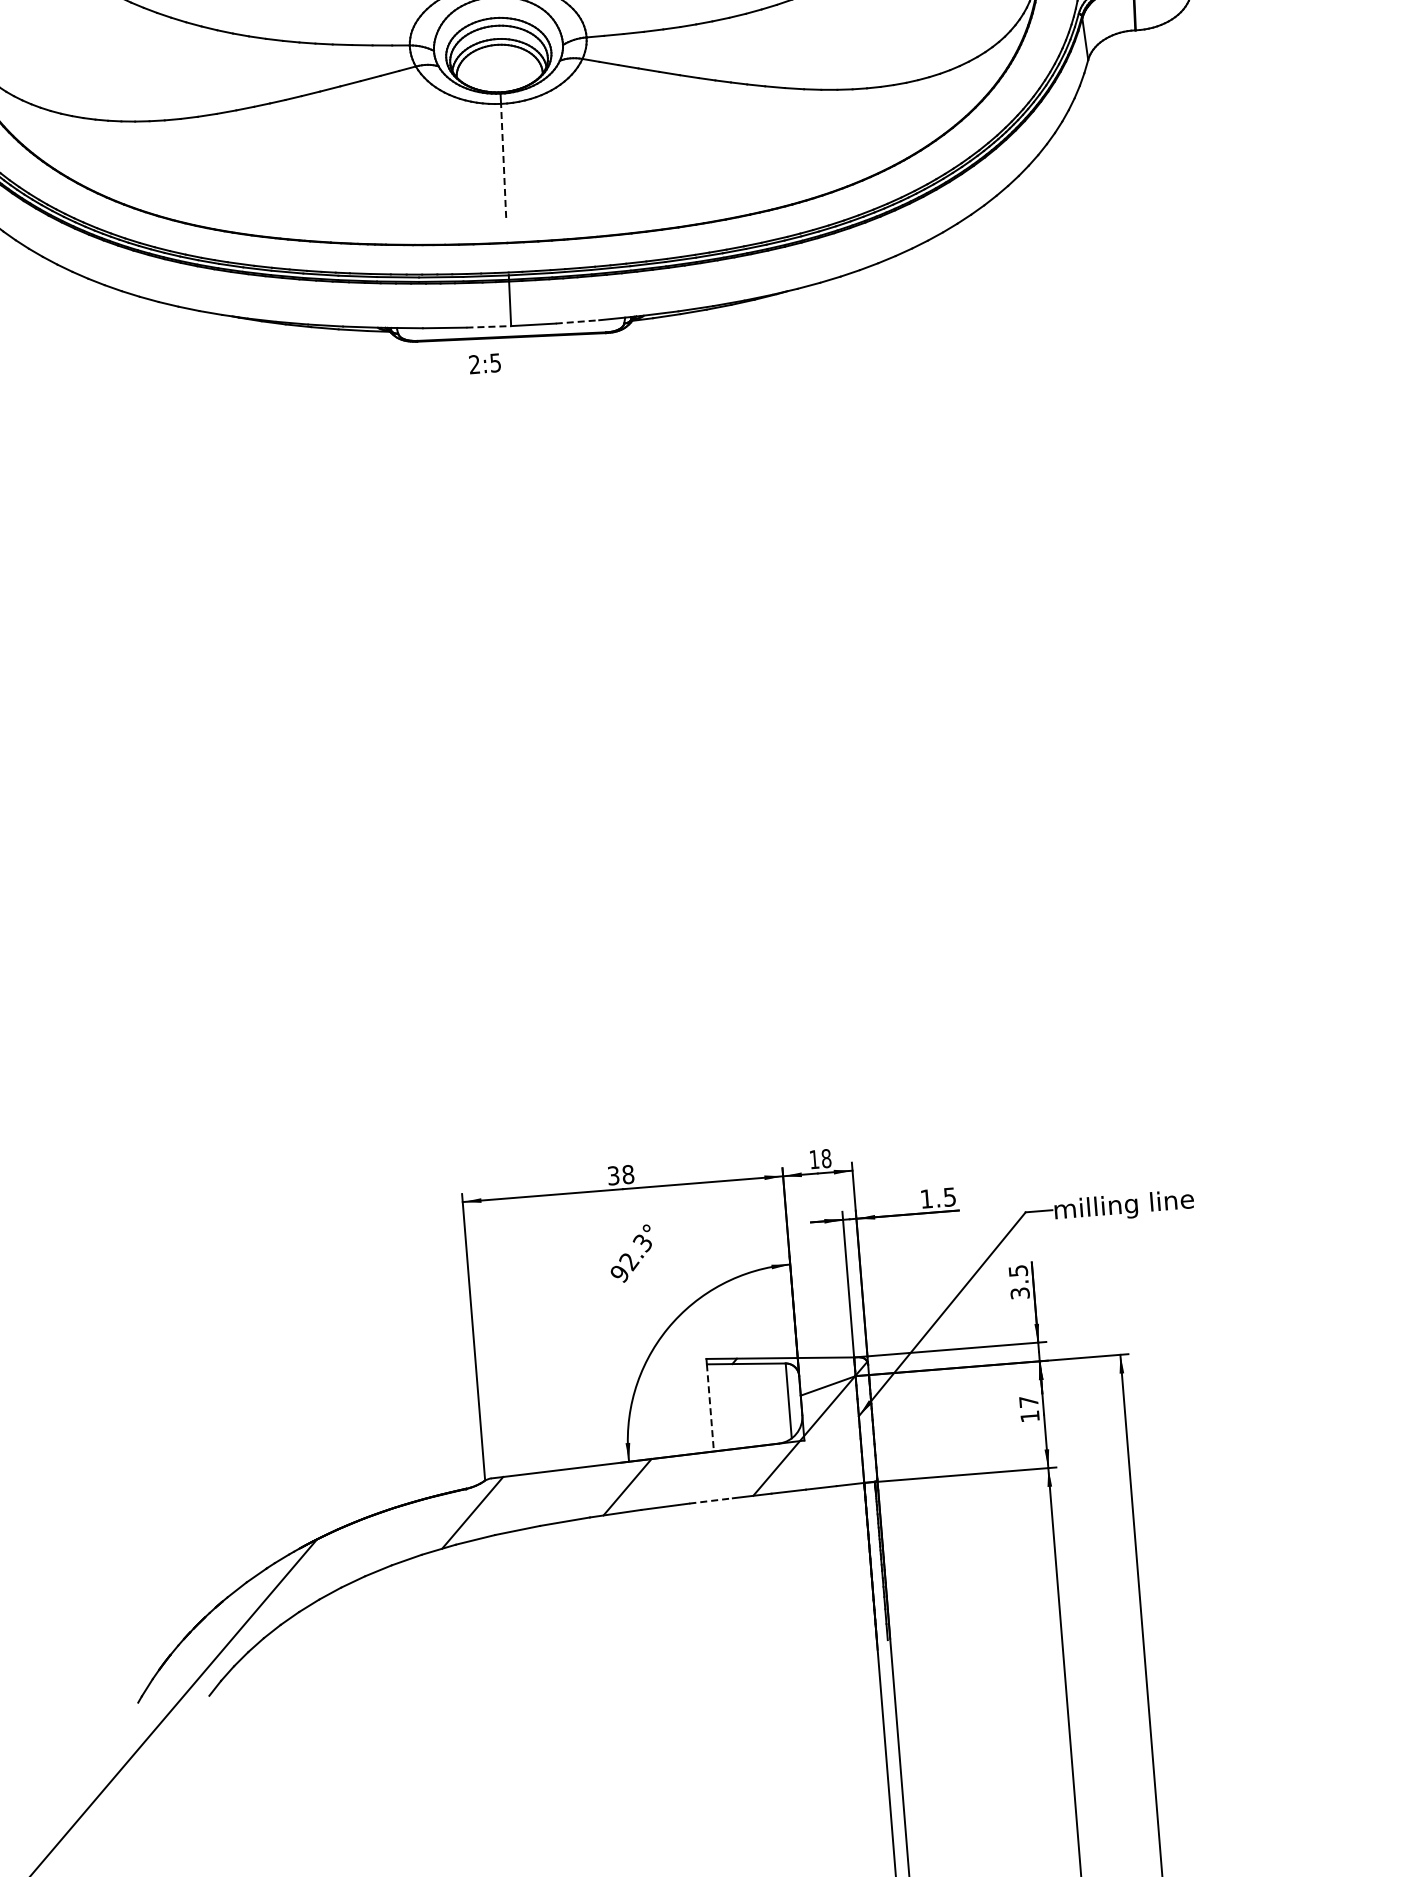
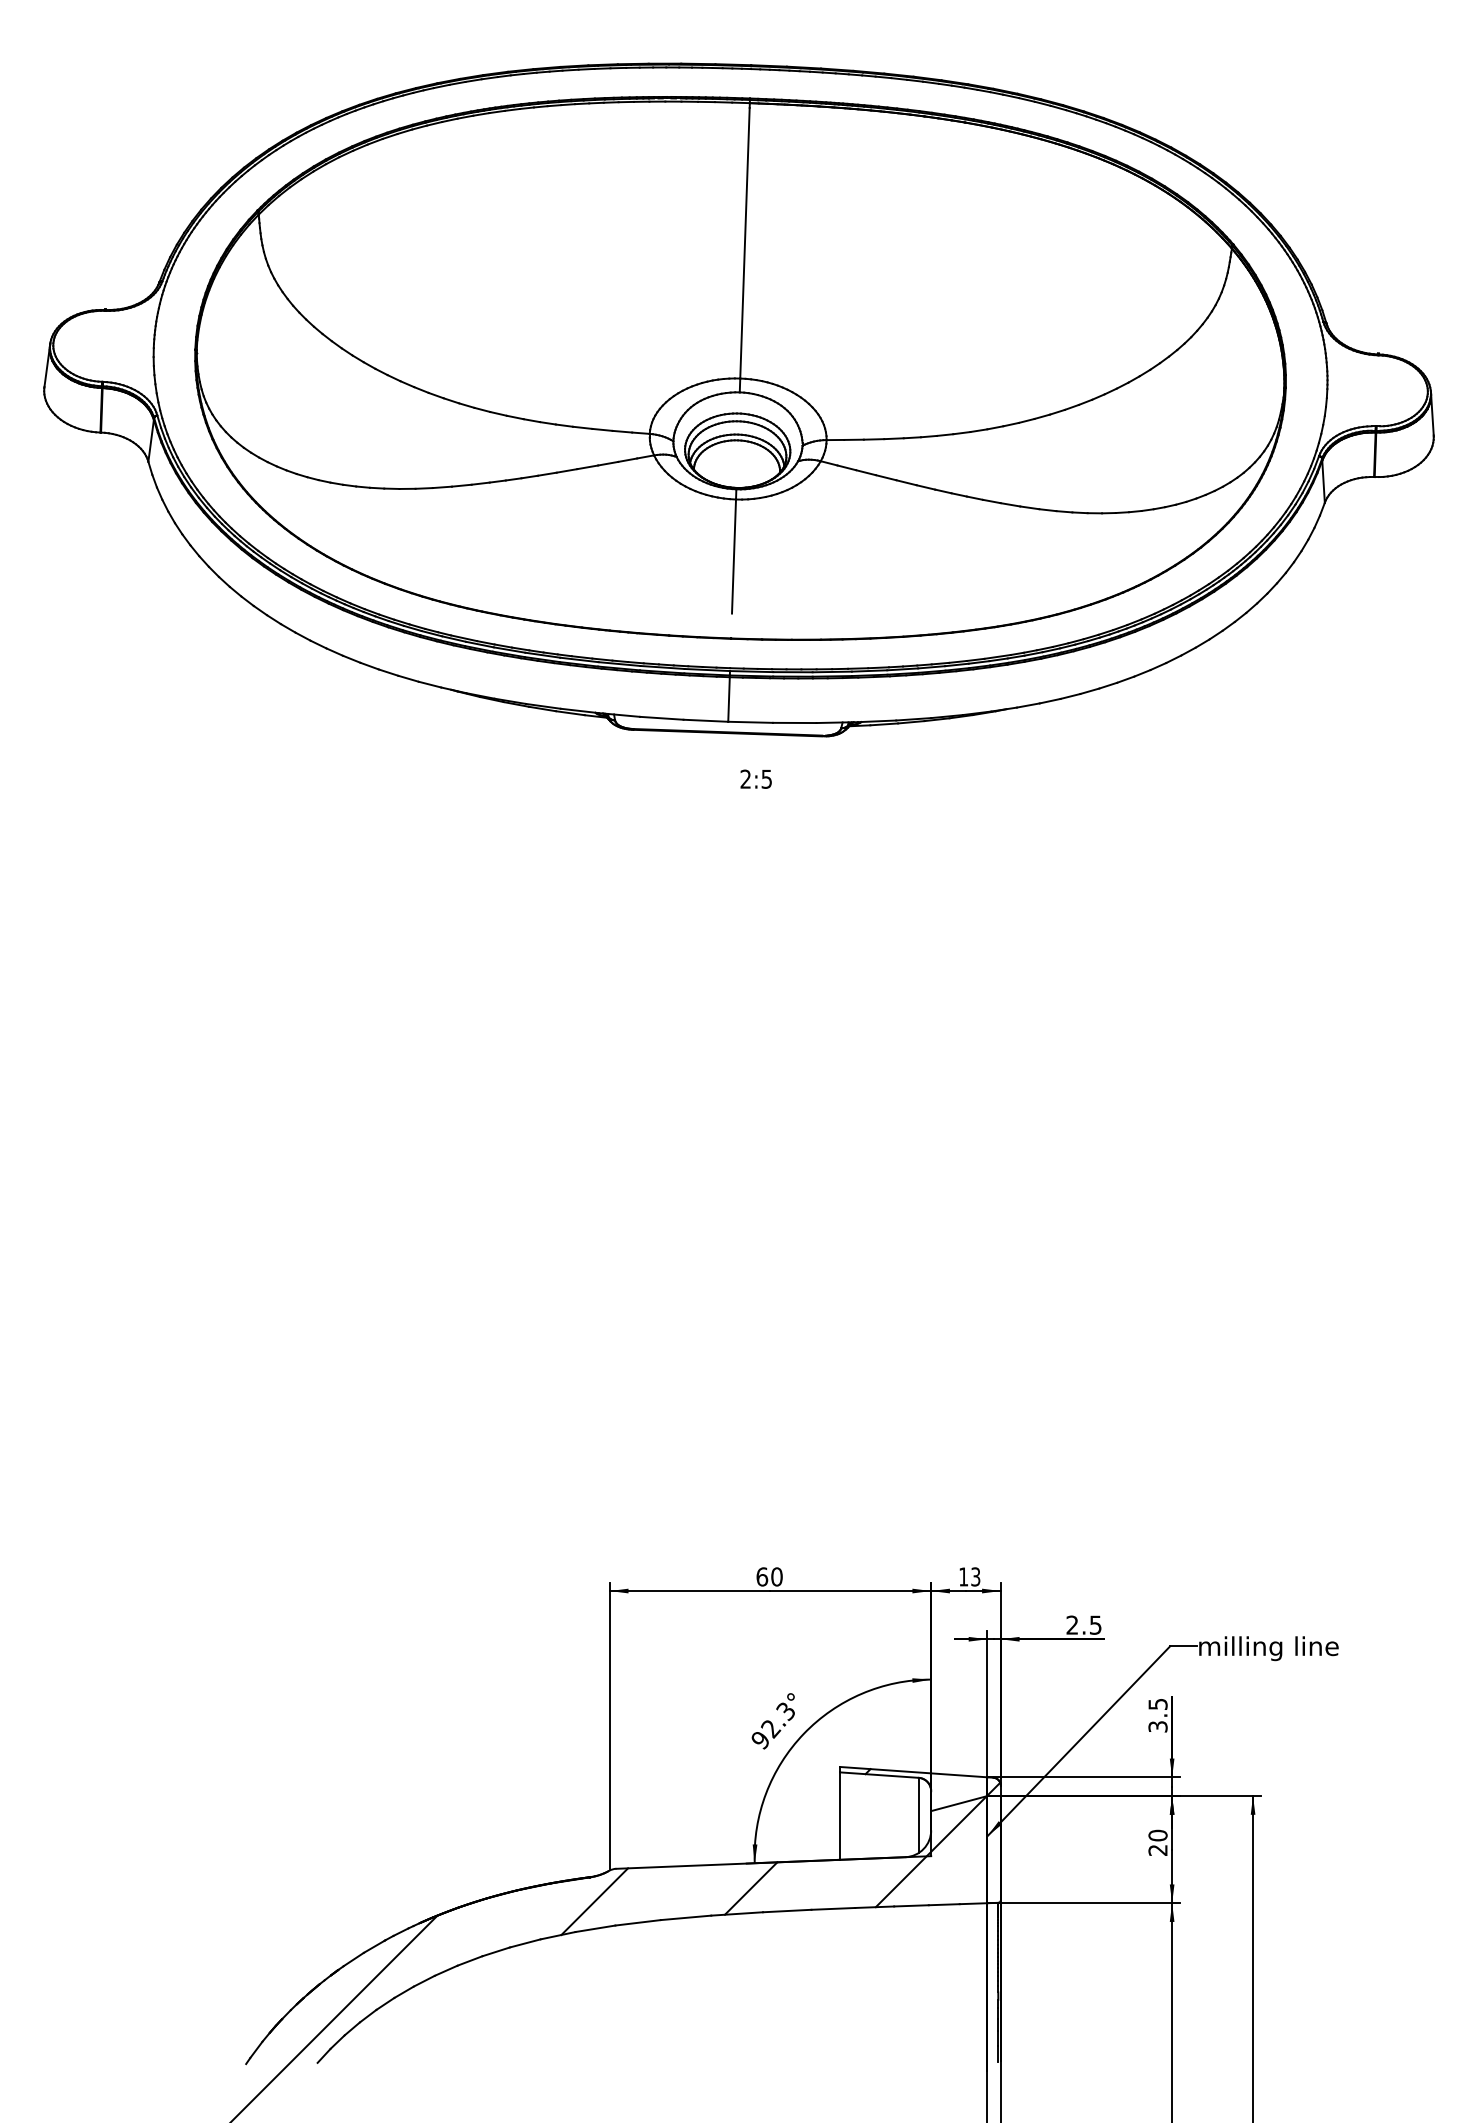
line: (504, 160) -> (734, 556), dashed -> solid
line: (577, 321) -> (794, 722), dashed -> solid
line: (489, 326) -> (706, 720), dashed -> solid
text: (484, 363) -> (755, 778), moved
text: (826, 1158) -> (975, 1576), 18 -> 13
text: (620, 1174) -> (769, 1576), 38 -> 60
text: (925, 1198) -> (1071, 1624), 1.5 -> 2.5
text: (630, 1254) -> (772, 1721), moved
line: (710, 1408) -> (840, 1816), dashed -> solid
text: (1028, 1408) -> (1157, 1842), 17 -> 20
line: (711, 1500) -> (833, 1908), dashed -> solid

